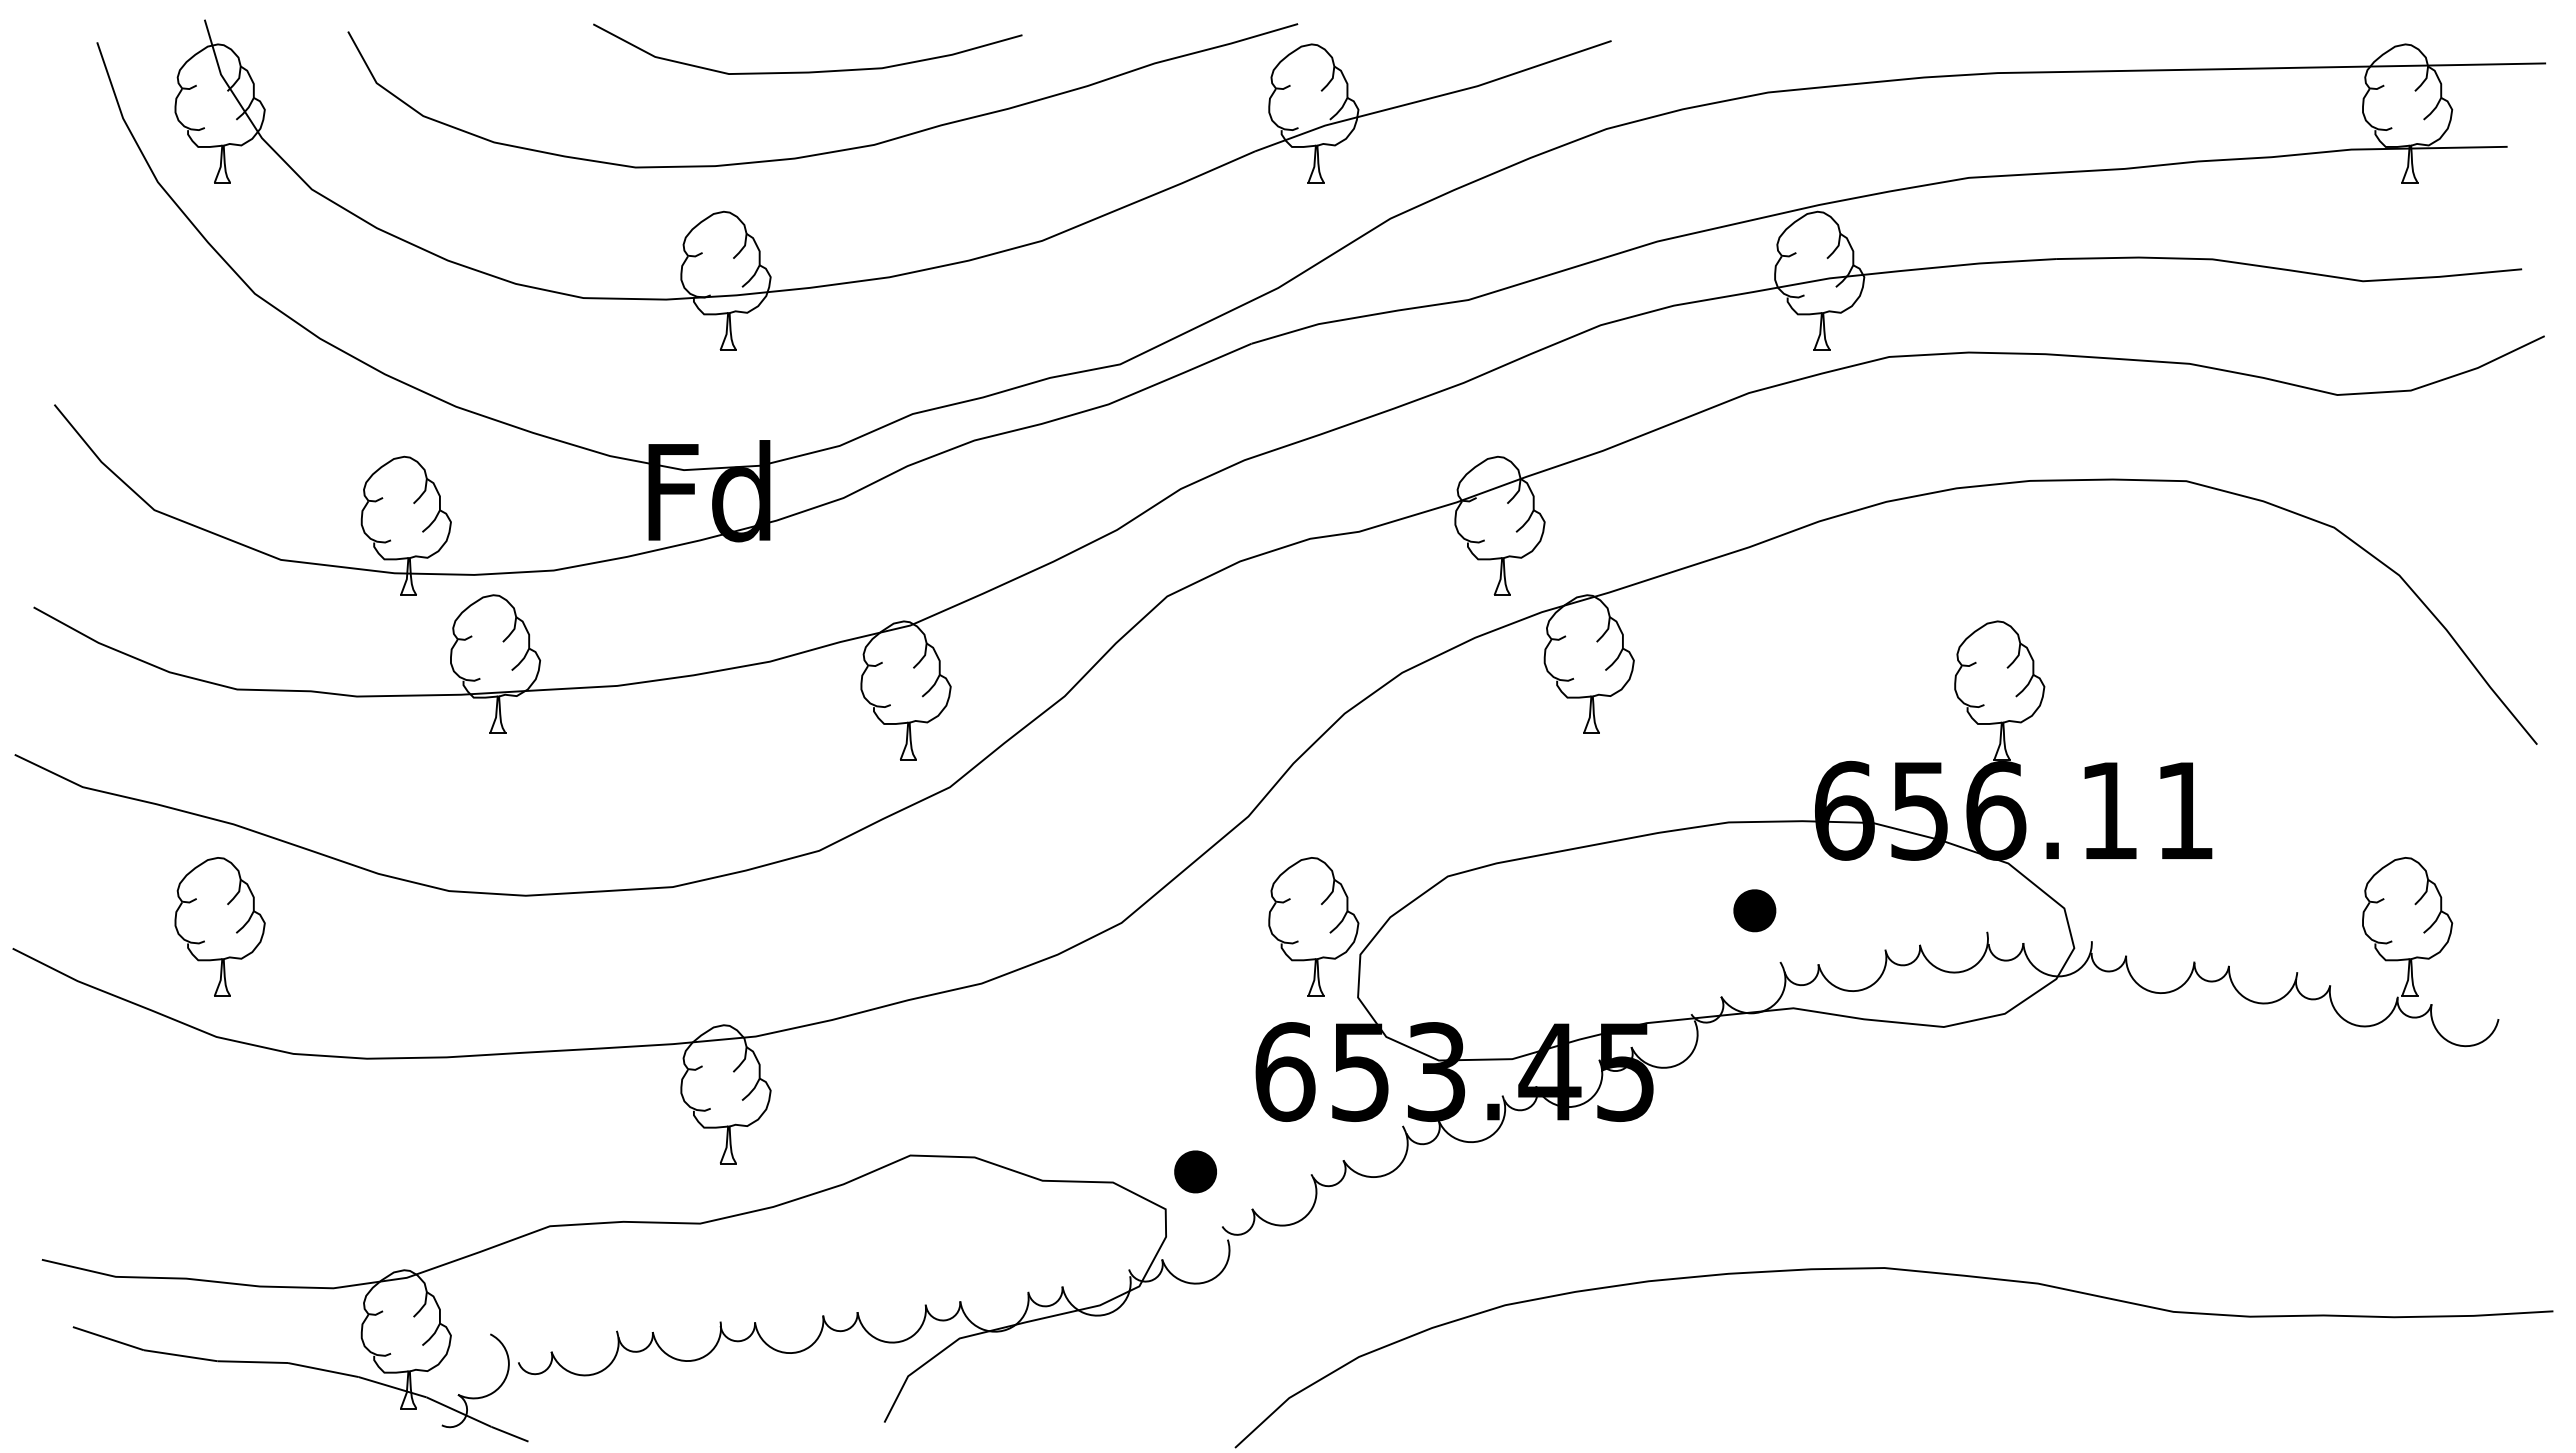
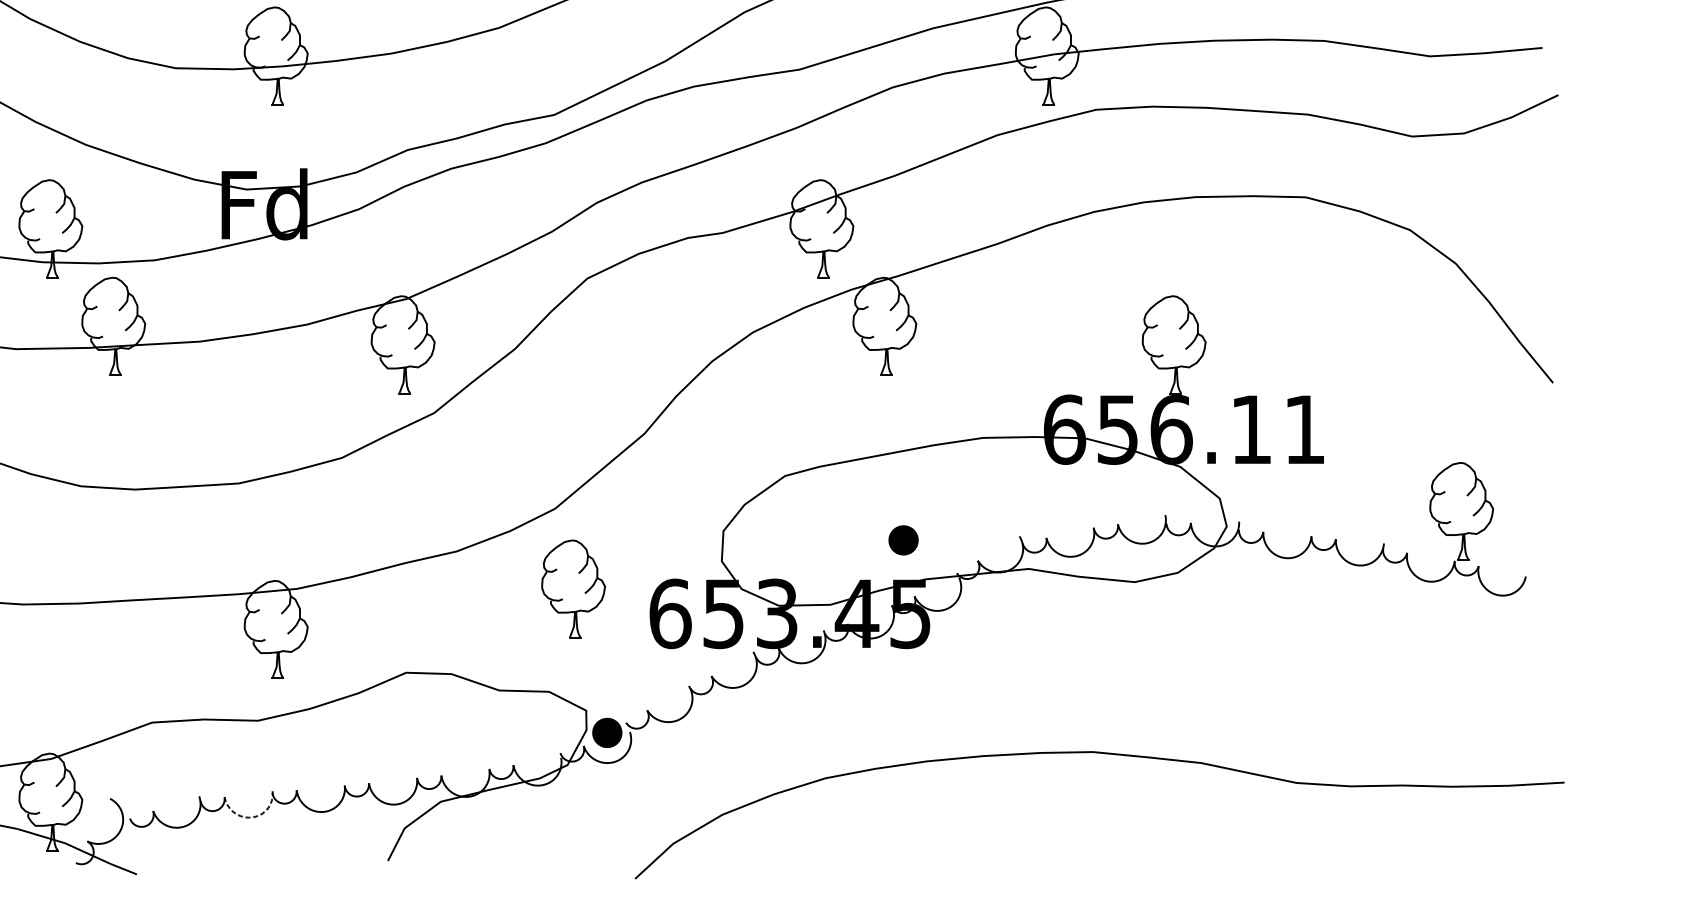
part: (1754, 910) -> (903, 540), moved
part: (1313, 926) -> (573, 588), moved
part: (1195, 1171) -> (607, 732), moved
arc: (692, 1360) -> (252, 817), solid -> dashed

